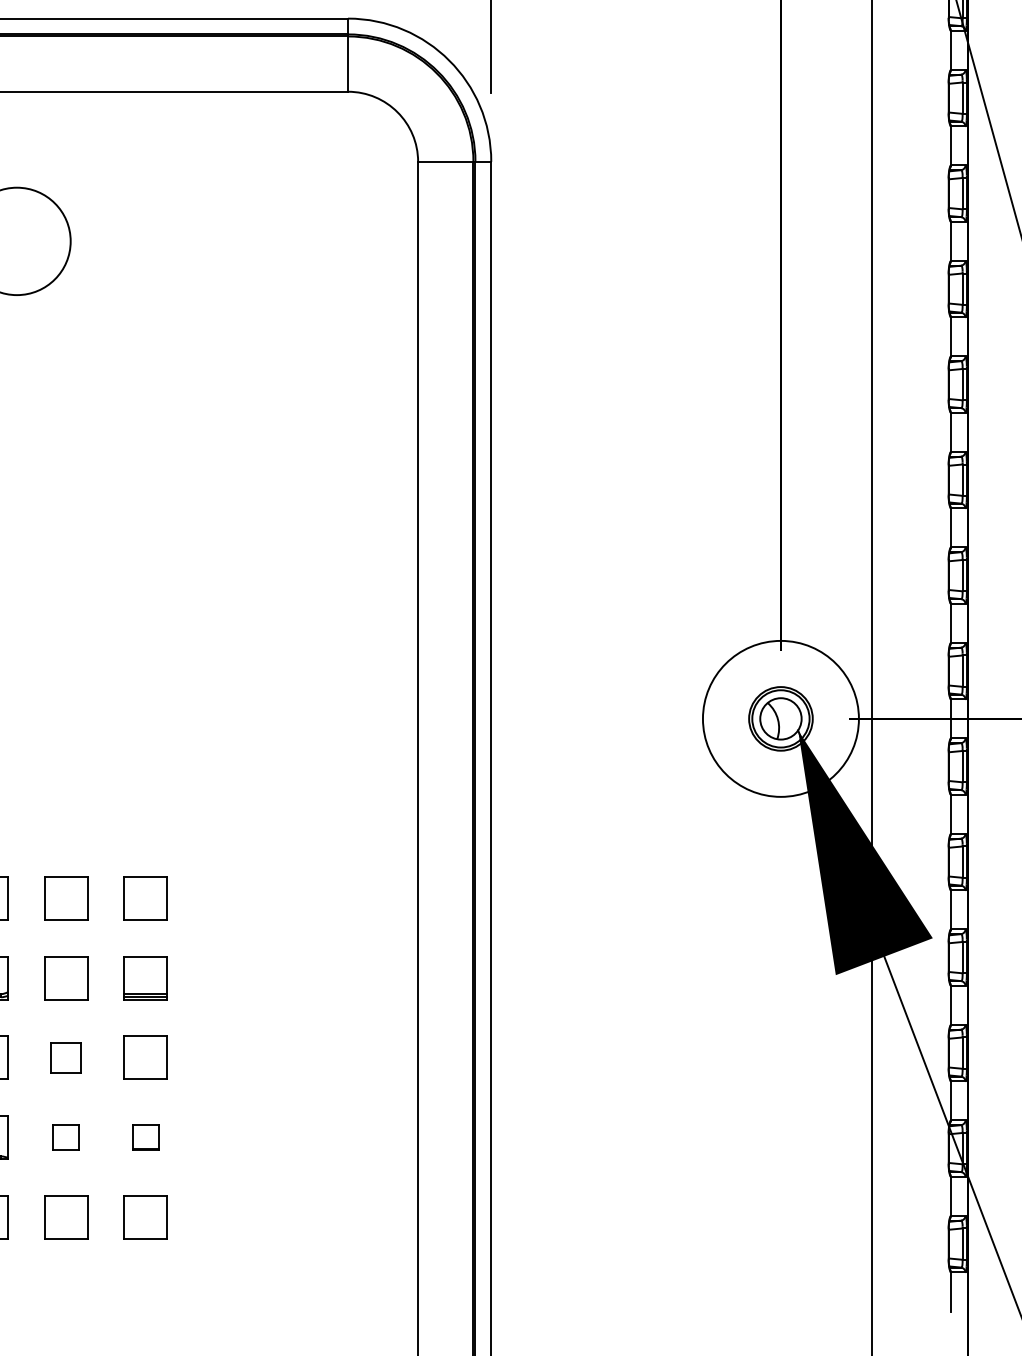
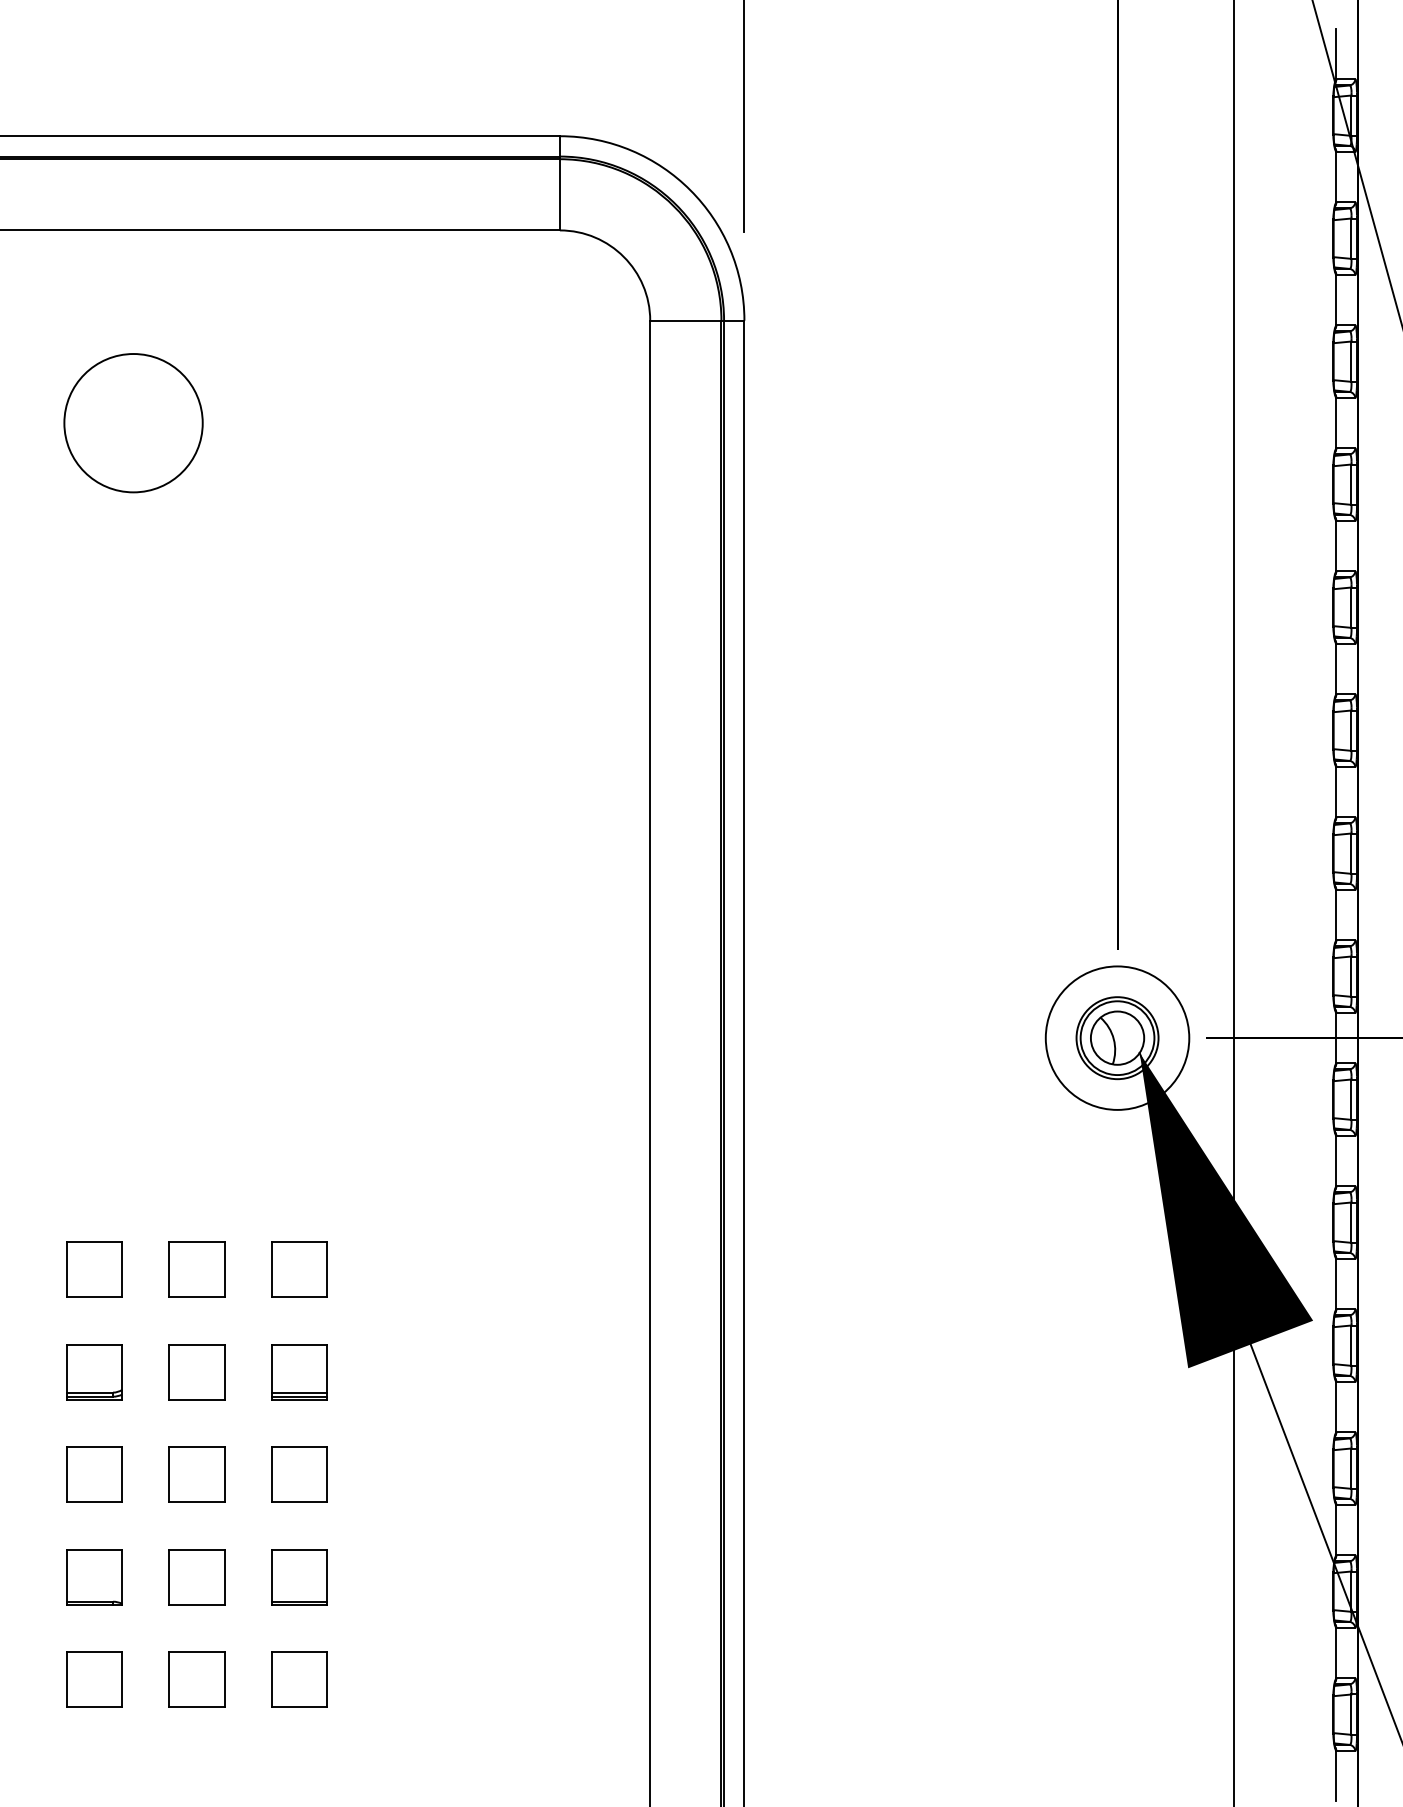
circle: (780, 718) -> (1117, 1037), size x0.71
part: (65, 1057) -> (196, 1474), size x1.43
part: (65, 1137) -> (196, 1577), size x1.67
part: (145, 1137) -> (299, 1577), size x1.67

